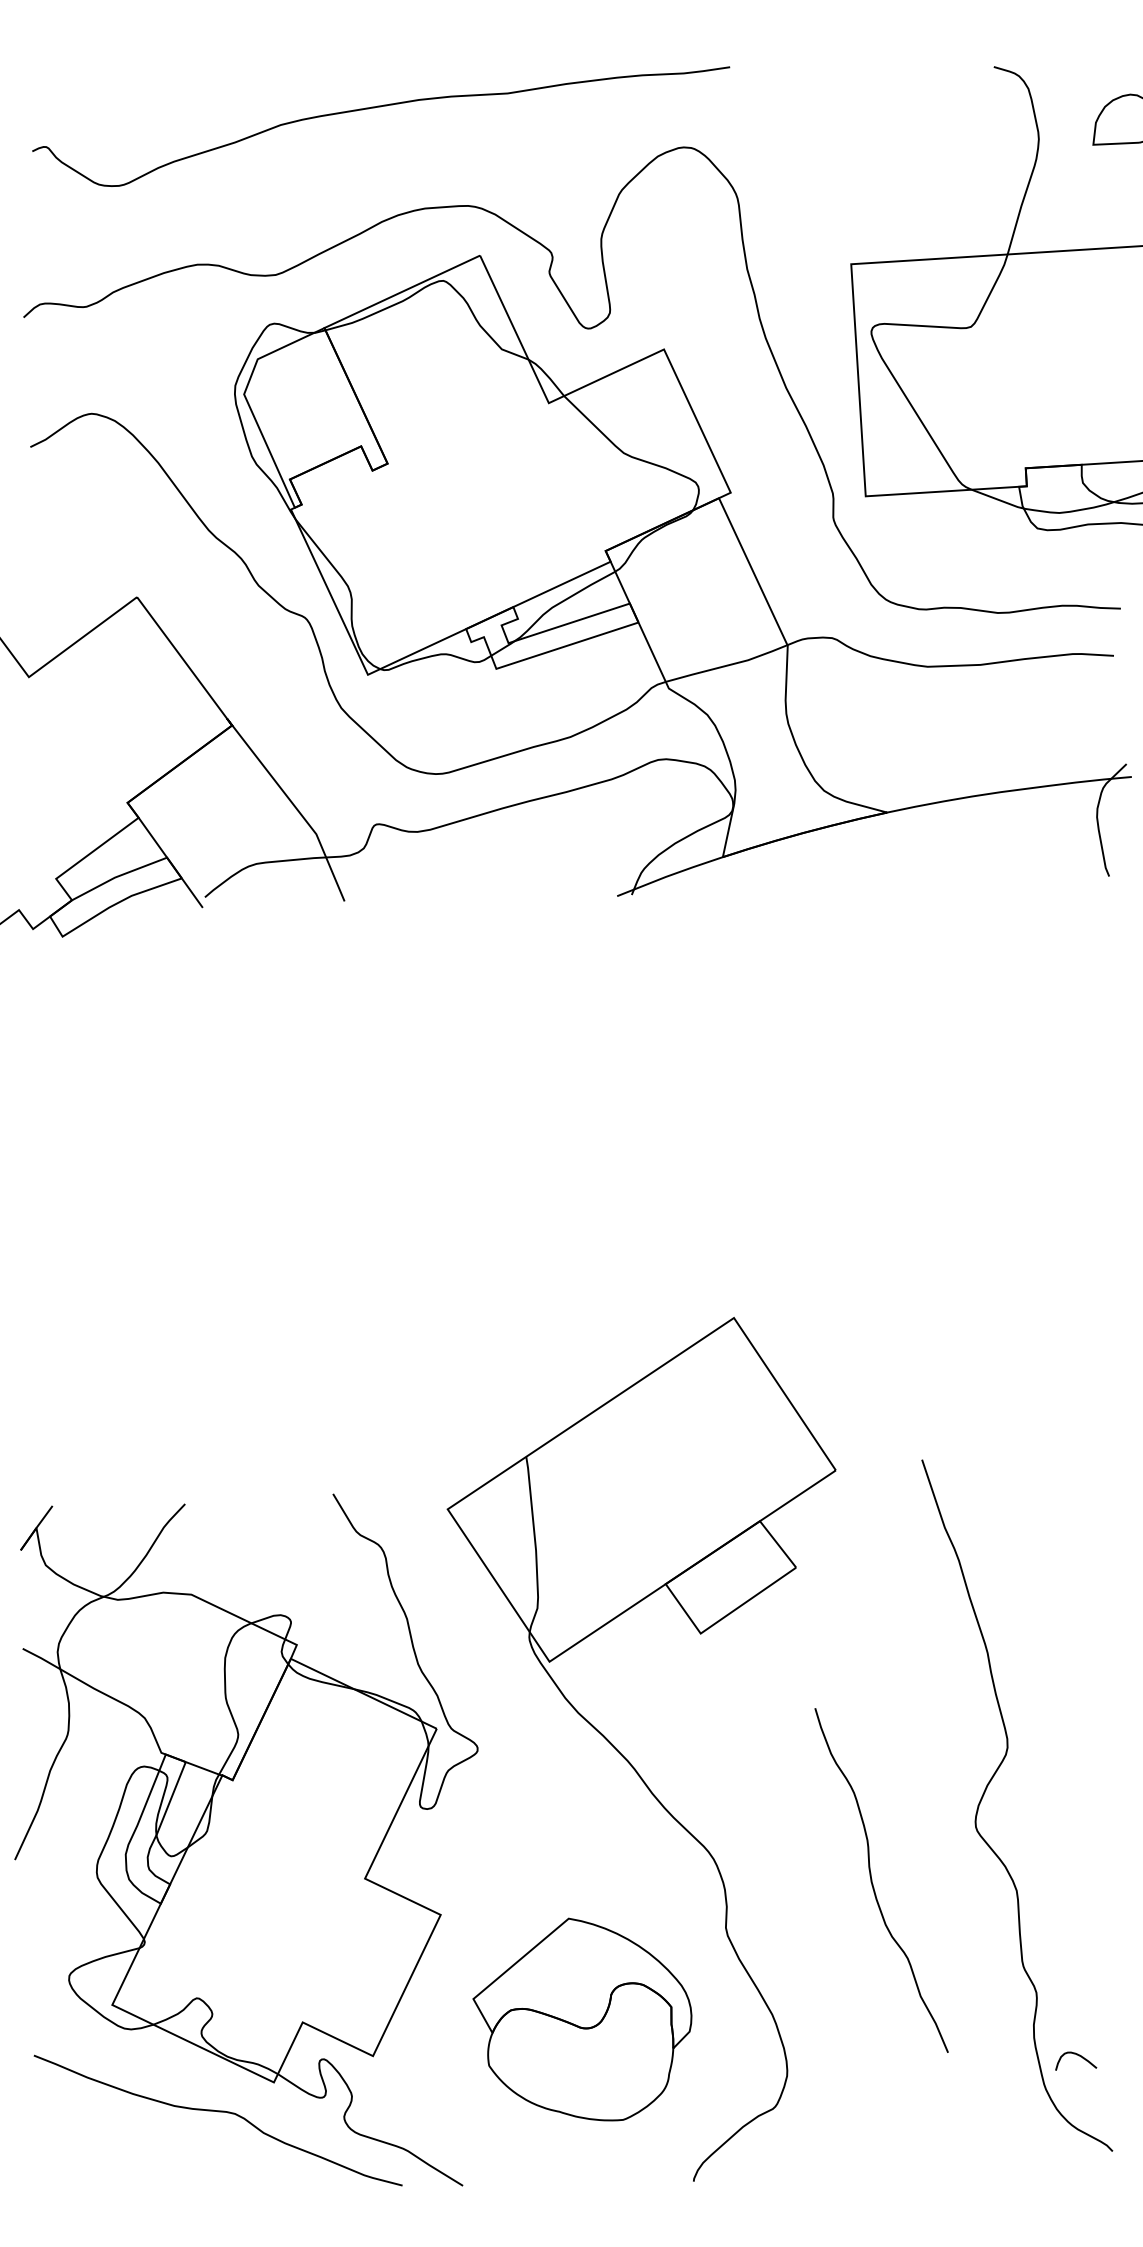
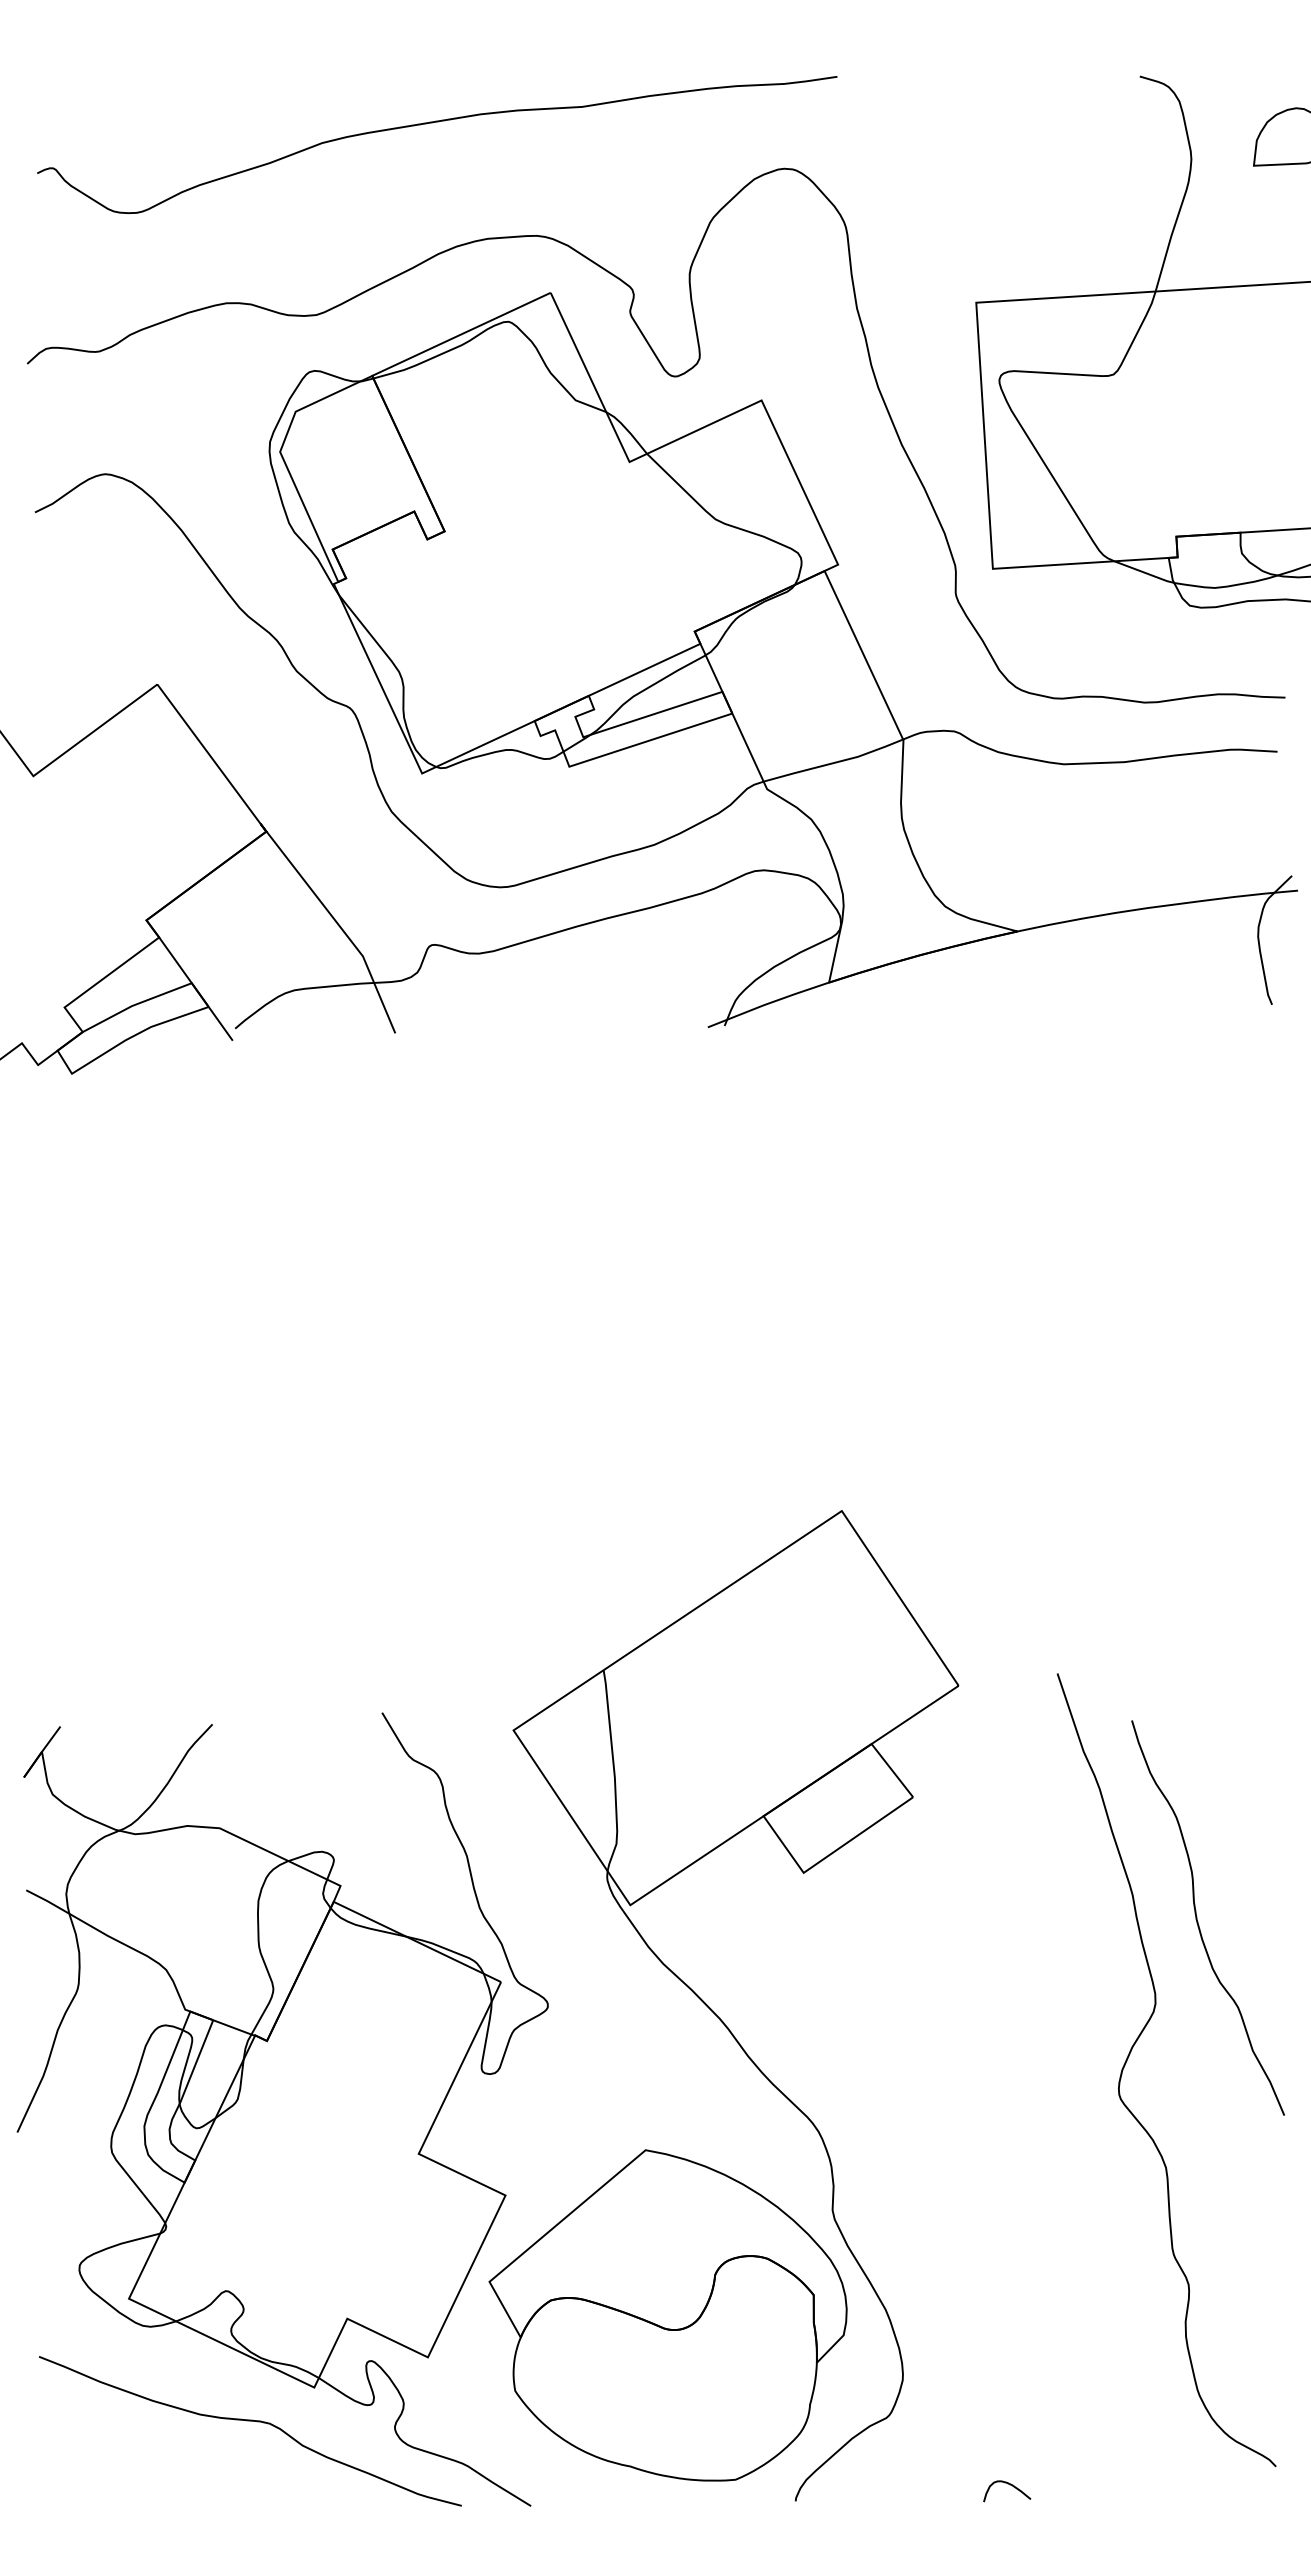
curve: (873, 1883) -> (1198, 1921), moved
part: (581, 2019) -> (667, 2315), size x1.43
curve: (1079, 2056) -> (1010, 2485), moved

